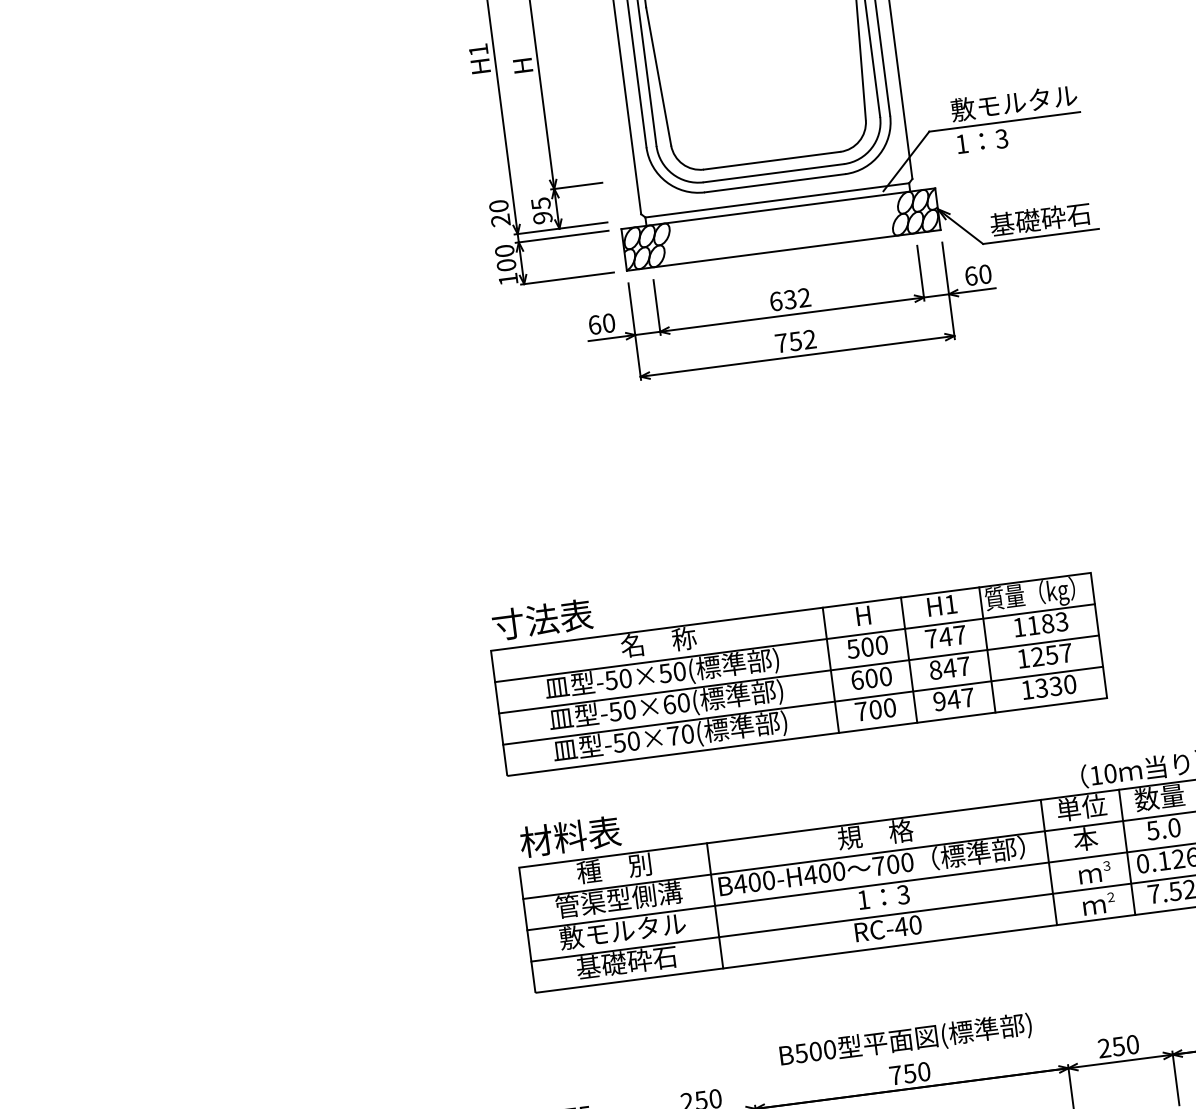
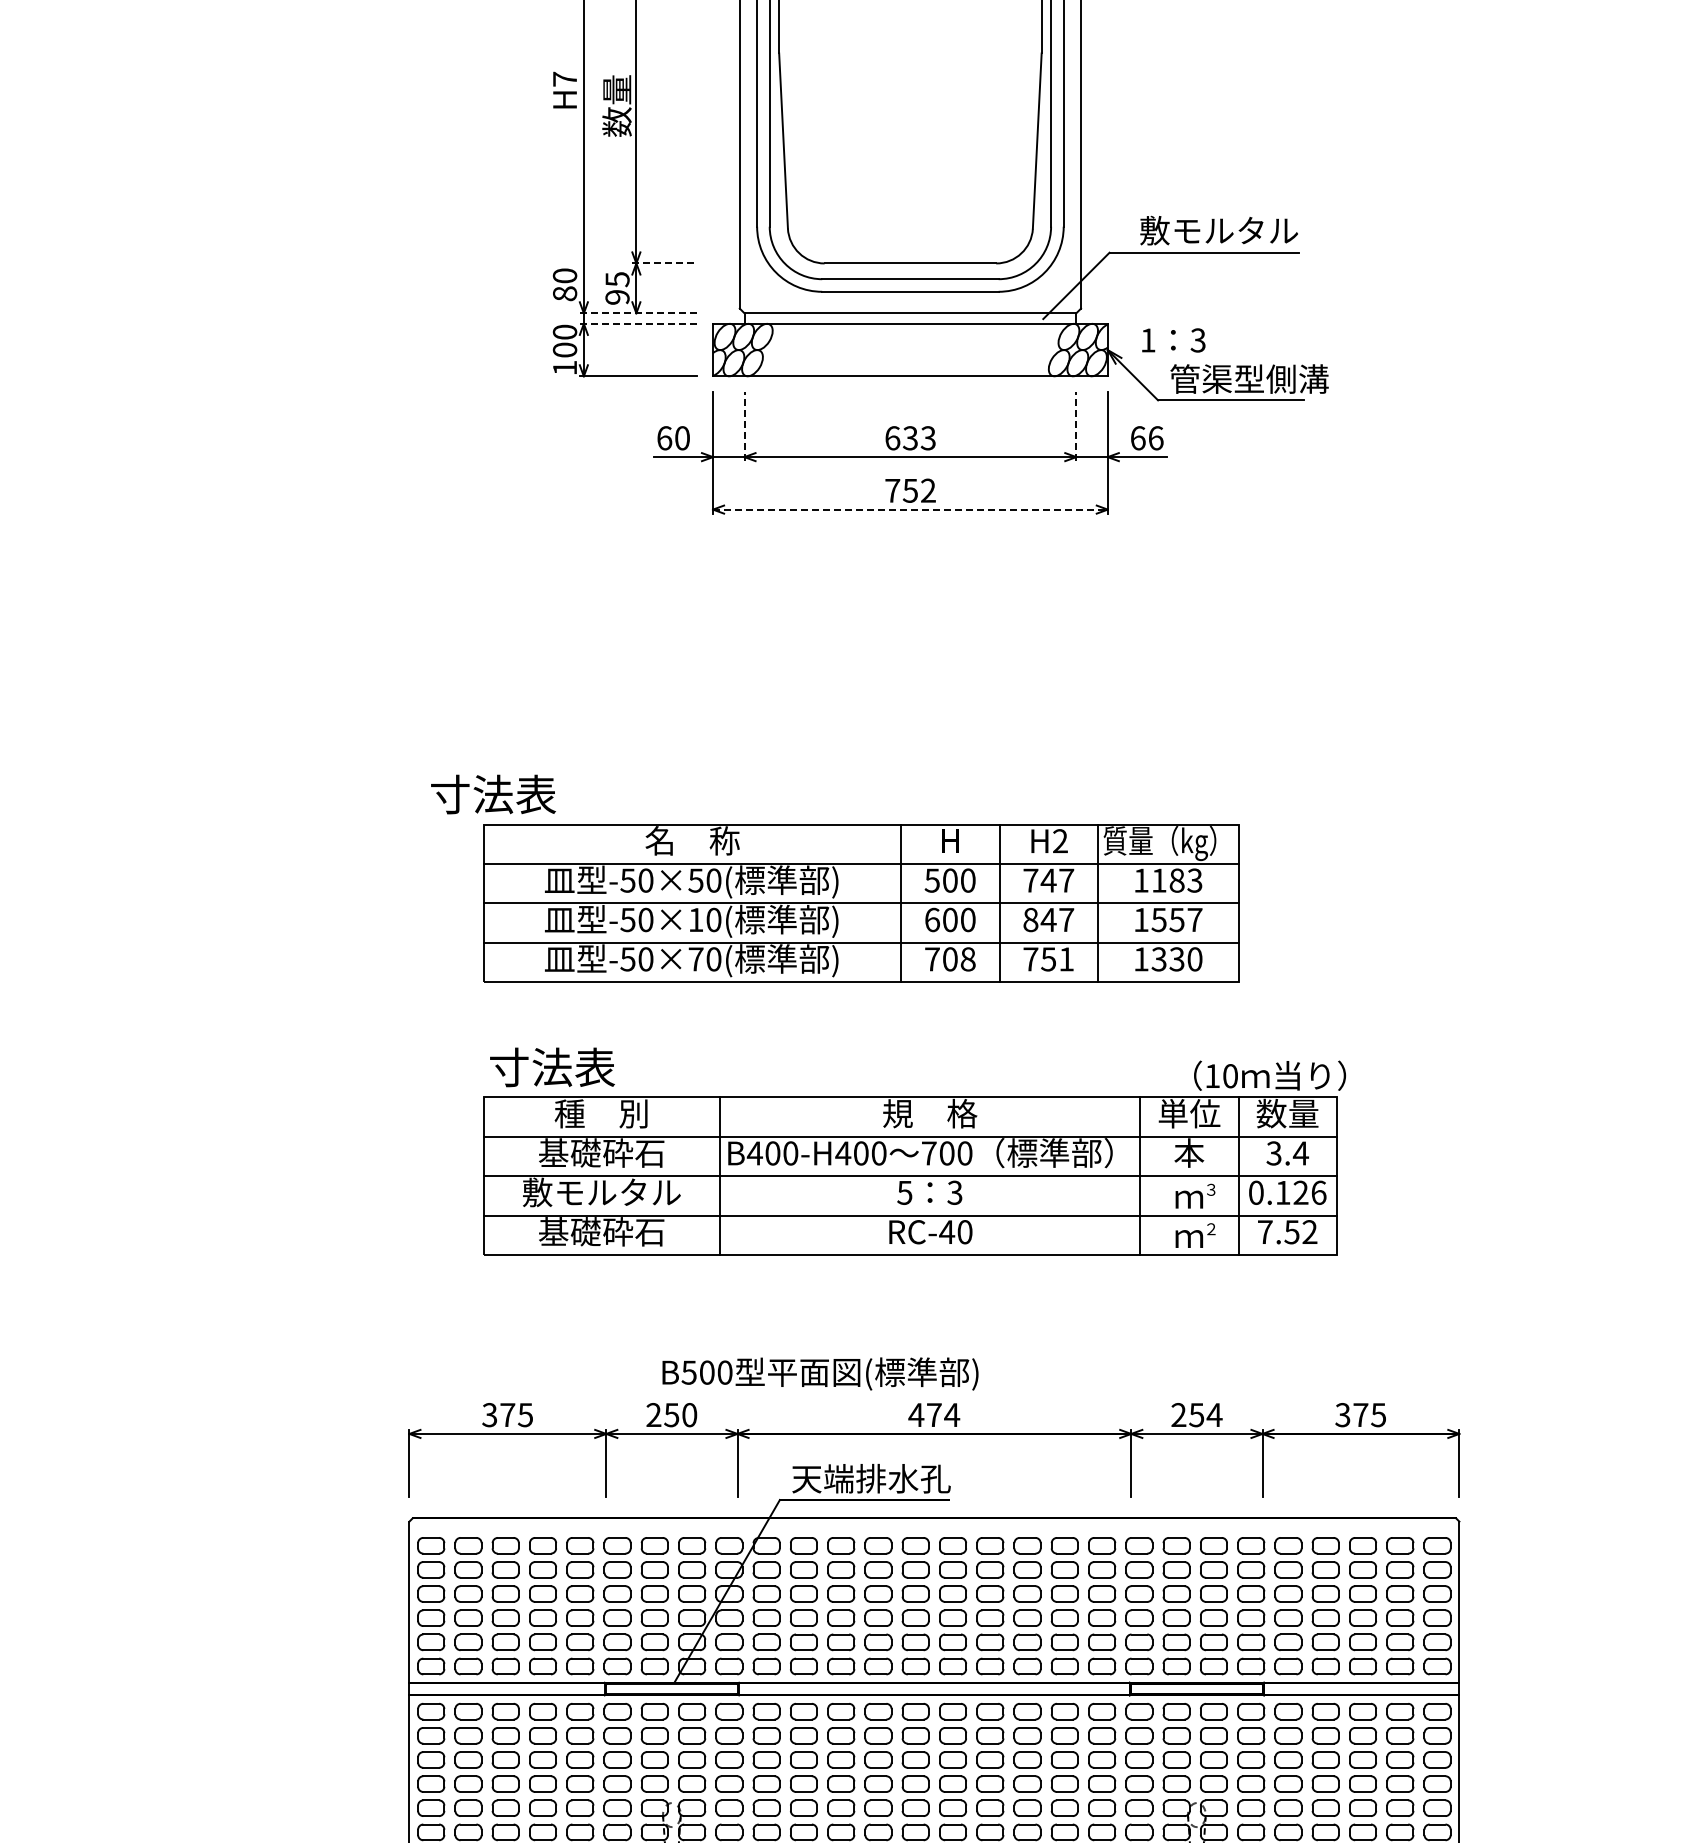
text: (478, 49) -> (564, 78), H1 -> H7
text: (522, 65) -> (616, 105), H -> 数量
text: (982, 141) -> (1173, 340), moved
line: (577, 186) -> (665, 263), solid -> dashed
text: (1053, 217) -> (1249, 378), 基礎砕石 -> 管渠型側溝
text: (500, 220) -> (564, 293), 20 -> 80
line: (561, 228) -> (638, 313), solid -> dashed
line: (562, 236) -> (638, 323), solid -> dashed
line: (920, 273) -> (1076, 426), solid -> dashed
text: (985, 274) -> (1155, 438), 60 -> 66
text: (803, 298) -> (927, 438), 632 -> 633
line: (657, 307) -> (744, 426), solid -> dashed
line: (797, 356) -> (910, 509), solid -> dashed
text: (950, 603) -> (1060, 840), H1 -> H2
text: (542, 619) -> (493, 794), moved
text: (1037, 656) -> (1158, 919), 1257 -> 1557
text: (953, 699) -> (1048, 959), 947 -> 751
text: (669, 704) -> (696, 919), -50×60( -> -50×10(
text: (889, 708) -> (967, 959), 700 -> 708
text: (1164, 829) -> (1288, 1153), 5.0 -> 3.4
text: (553, 839) -> (530, 1067), 材料表 -> 寸法表
text: (619, 899) -> (602, 1152), 管渠型側溝 -> 基礎砕石
text: (863, 899) -> (904, 1192), 1 -> 5
text: (905, 1040) -> (820, 1373), moved
text: (1132, 1045) -> (1214, 1415), 250 -> 254
text: (910, 1073) -> (934, 1415), 750 -> 474

